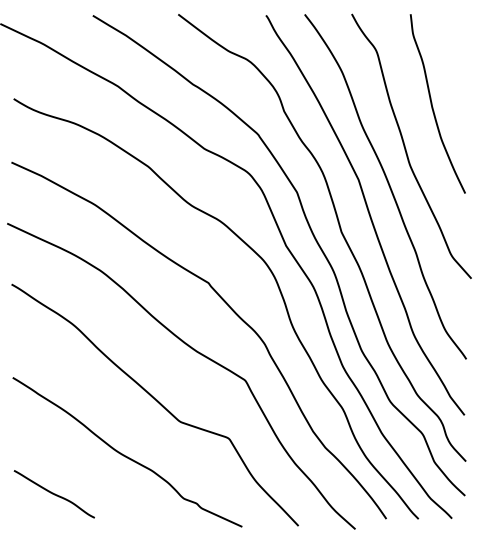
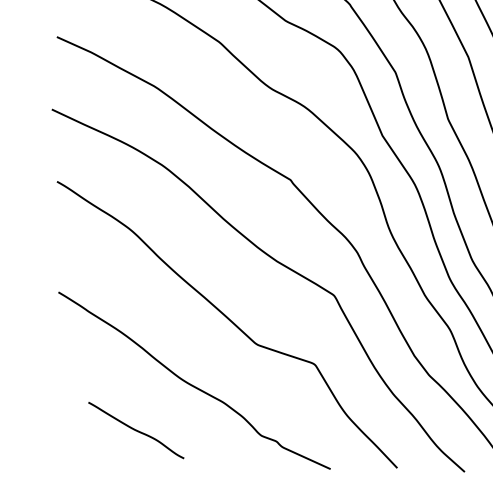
curve: (53, 494) -> (135, 430), moved

